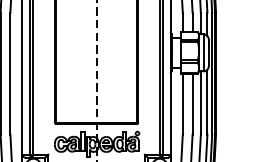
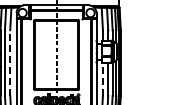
line: (10, 72) -> (10, 62), solid -> dashed
line: (181, 102) -> (102, 78), solid -> dashed

